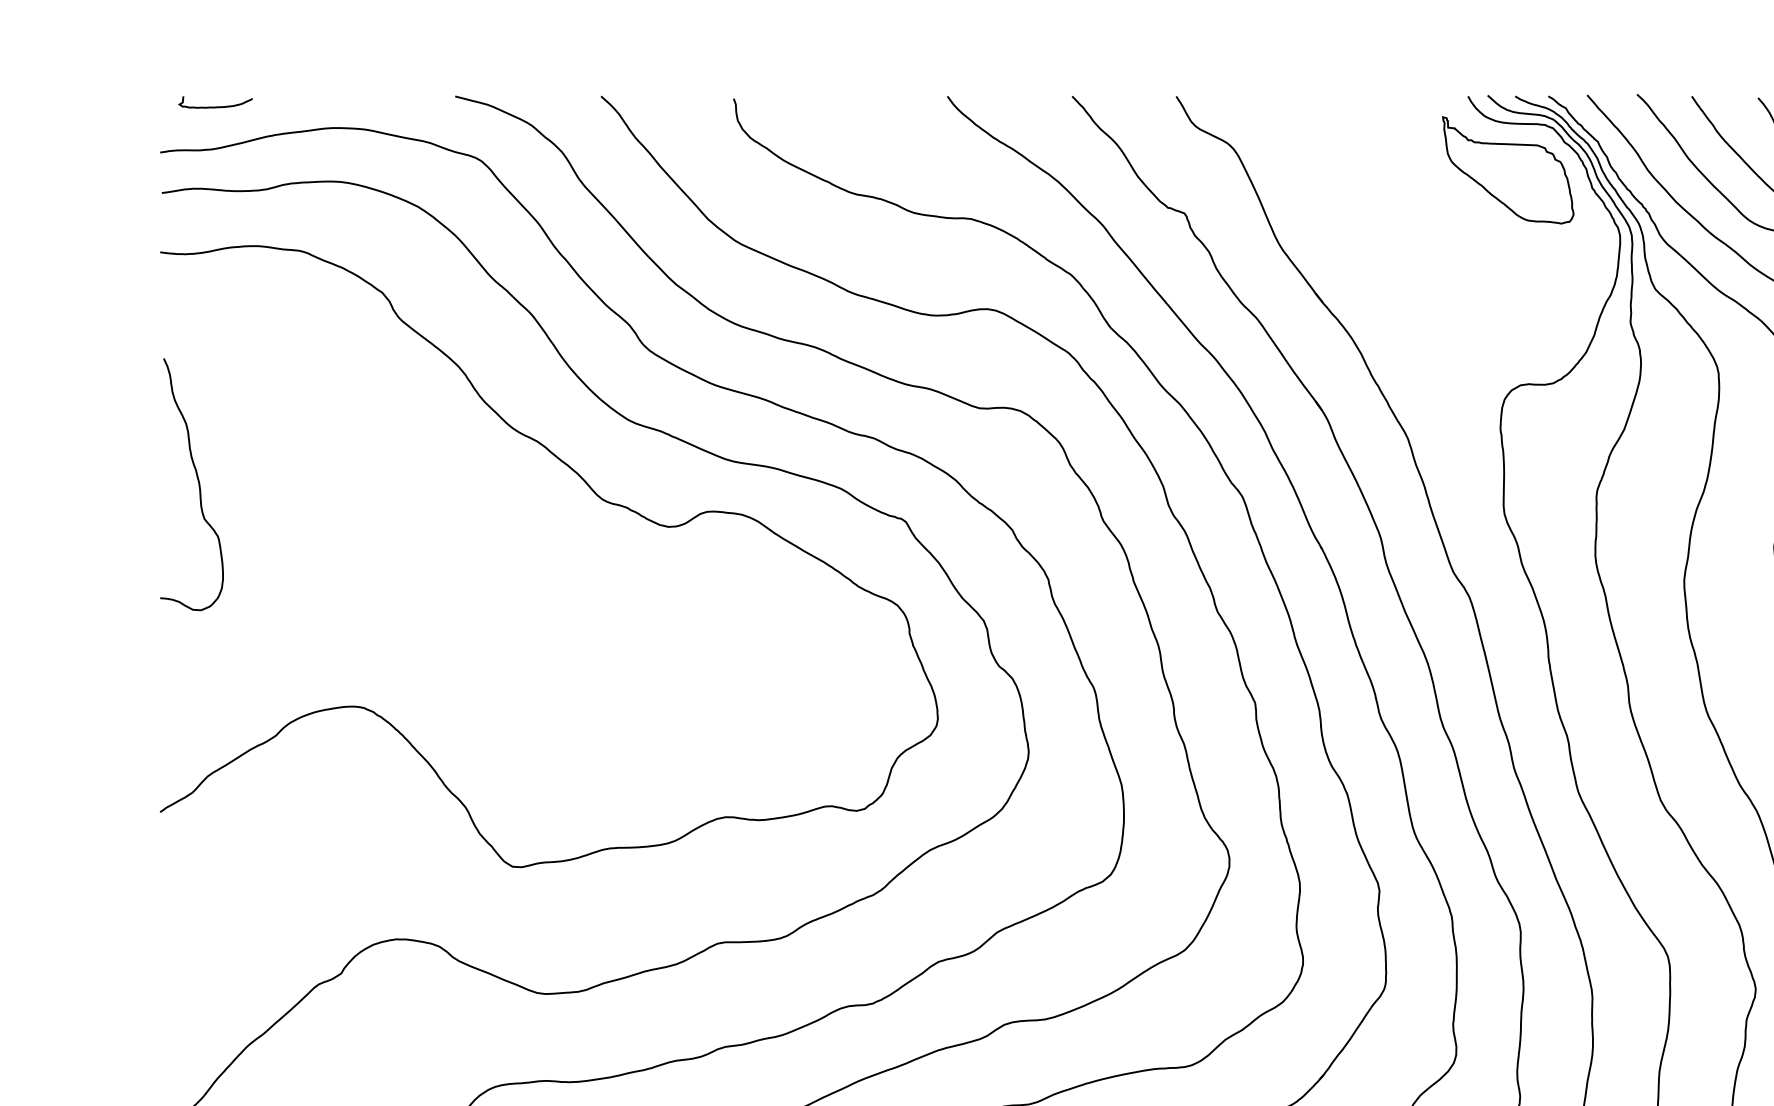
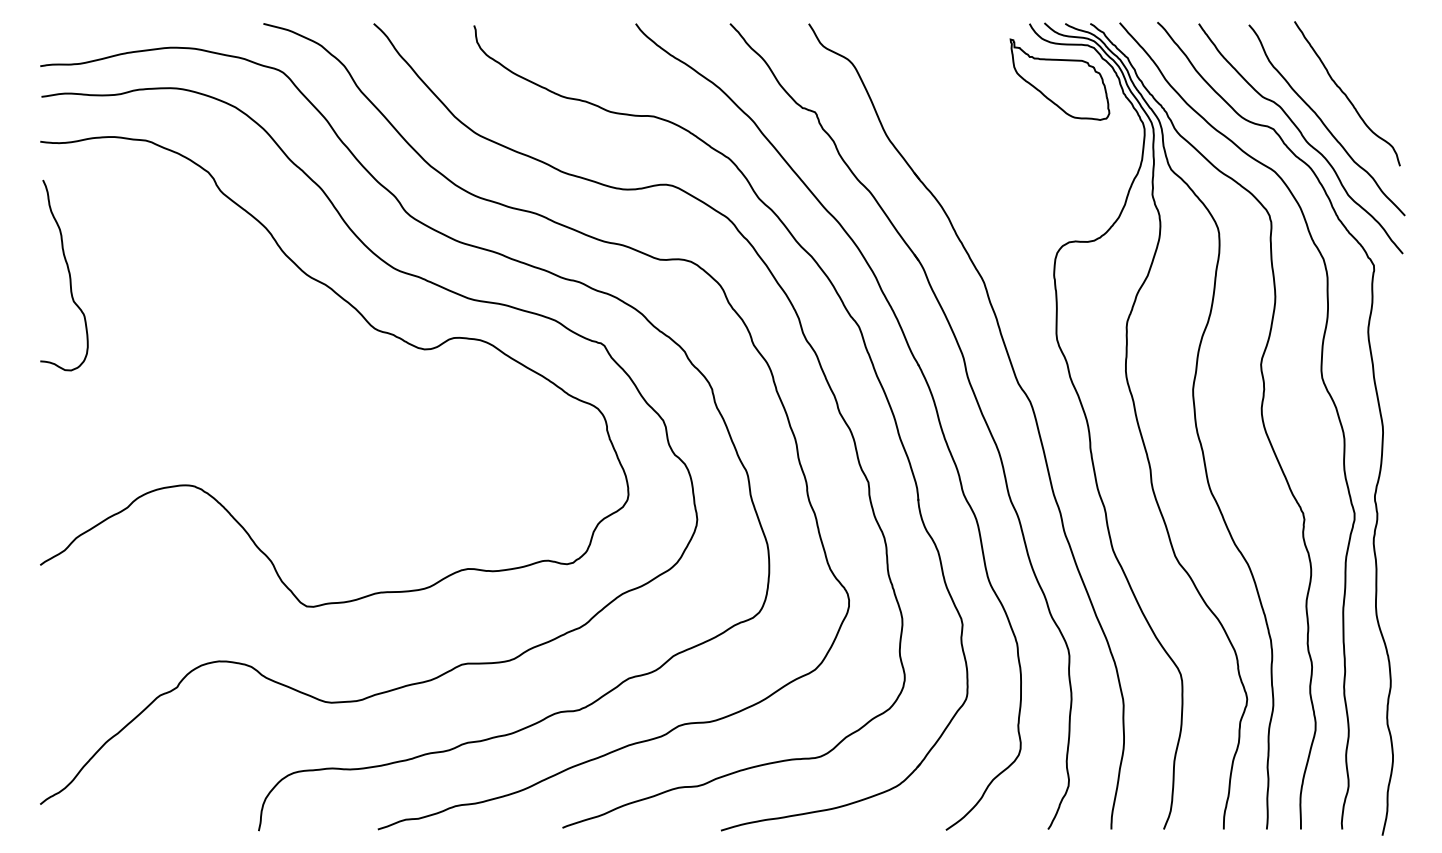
curve: (214, 106) -> (81, 31), removed
curve: (197, 483) -> (68, 274), moved

